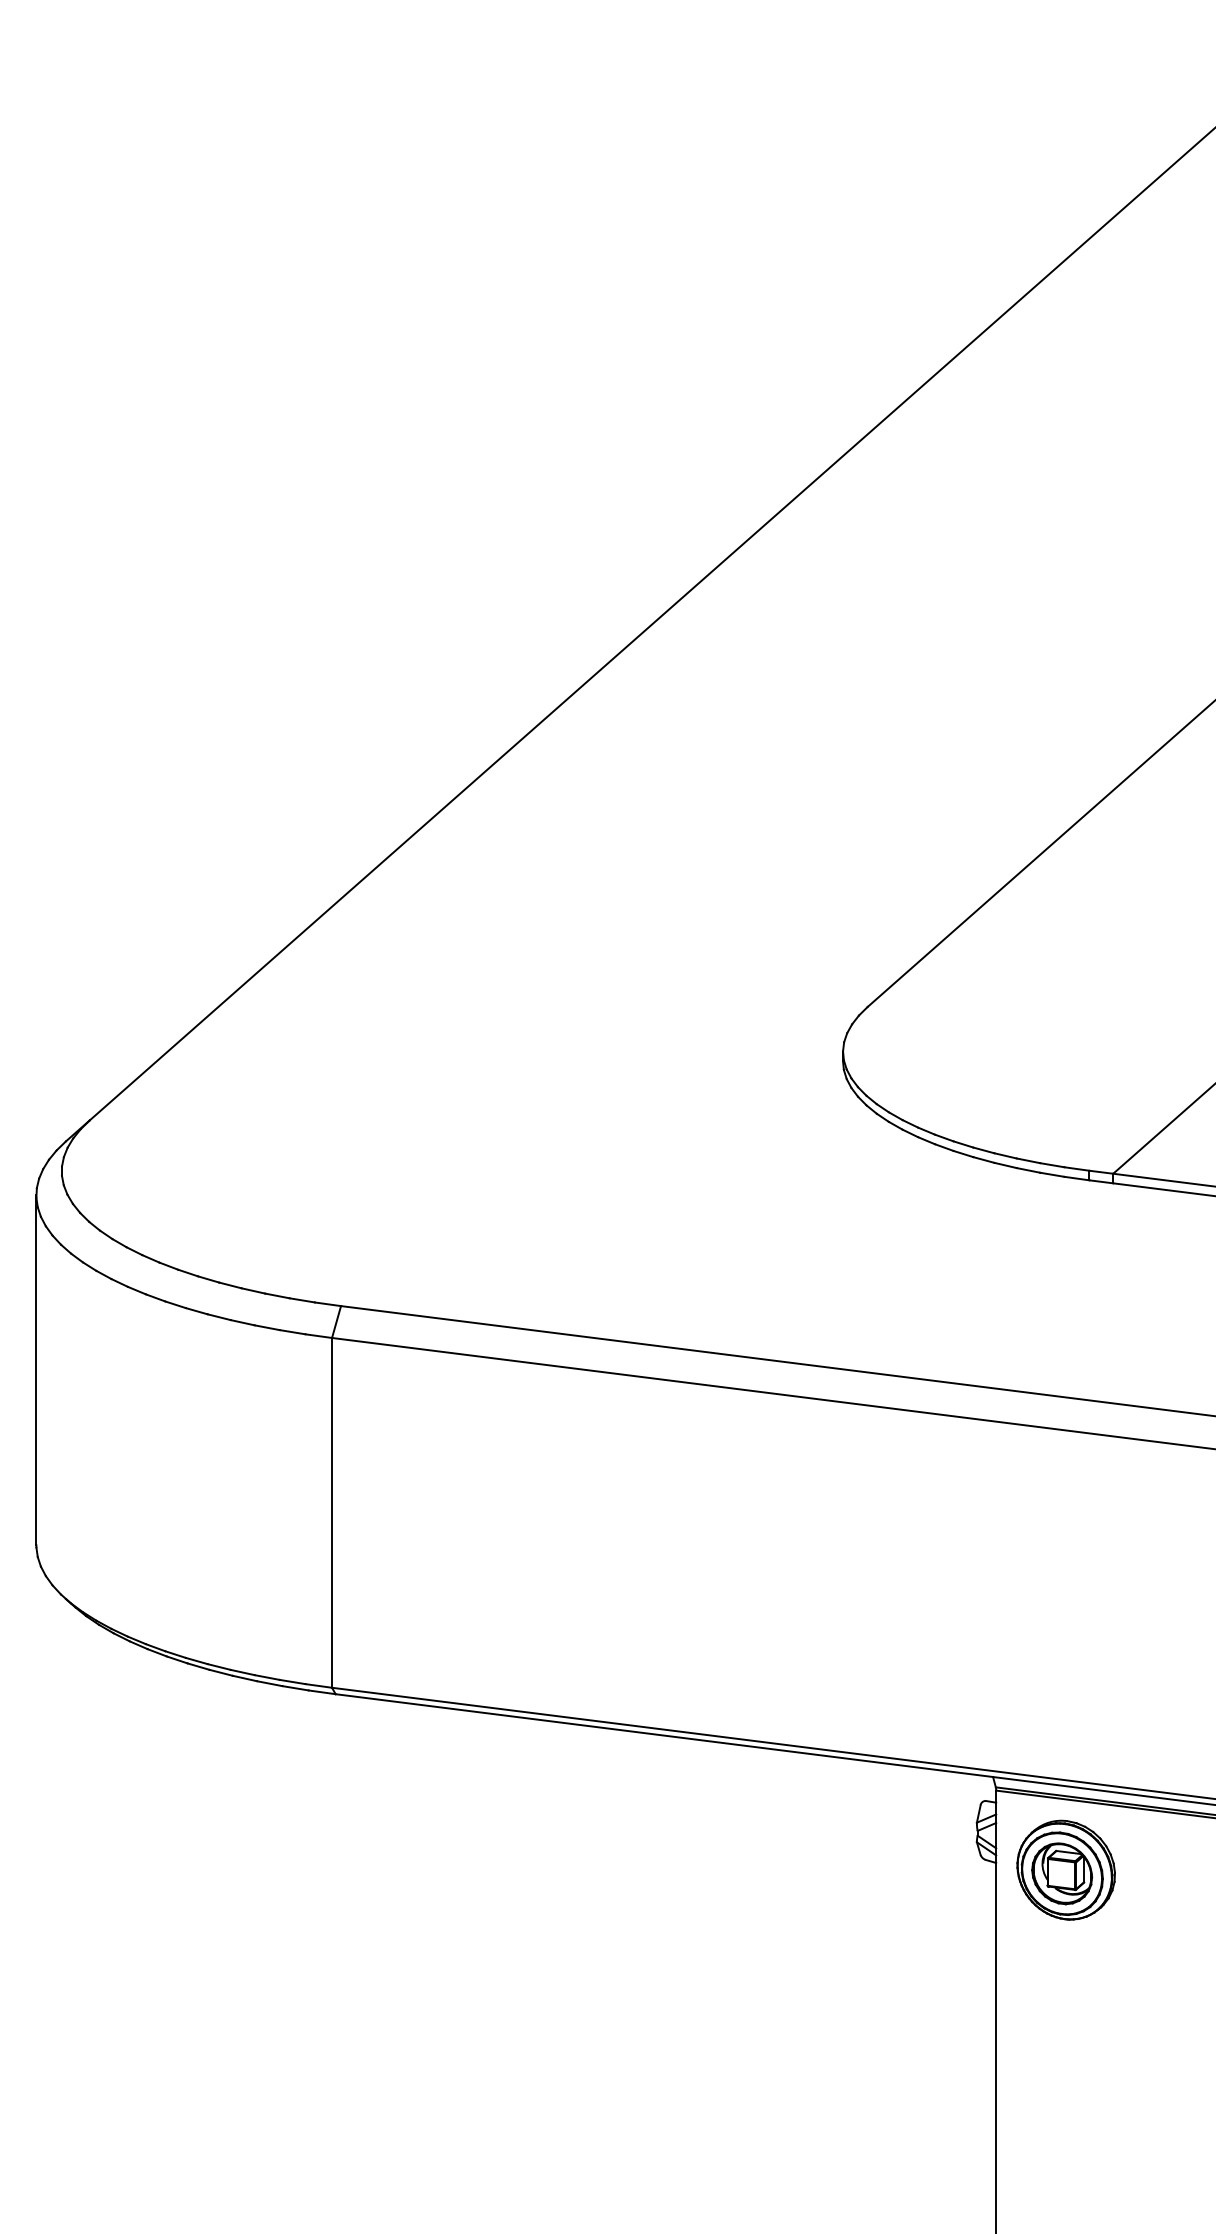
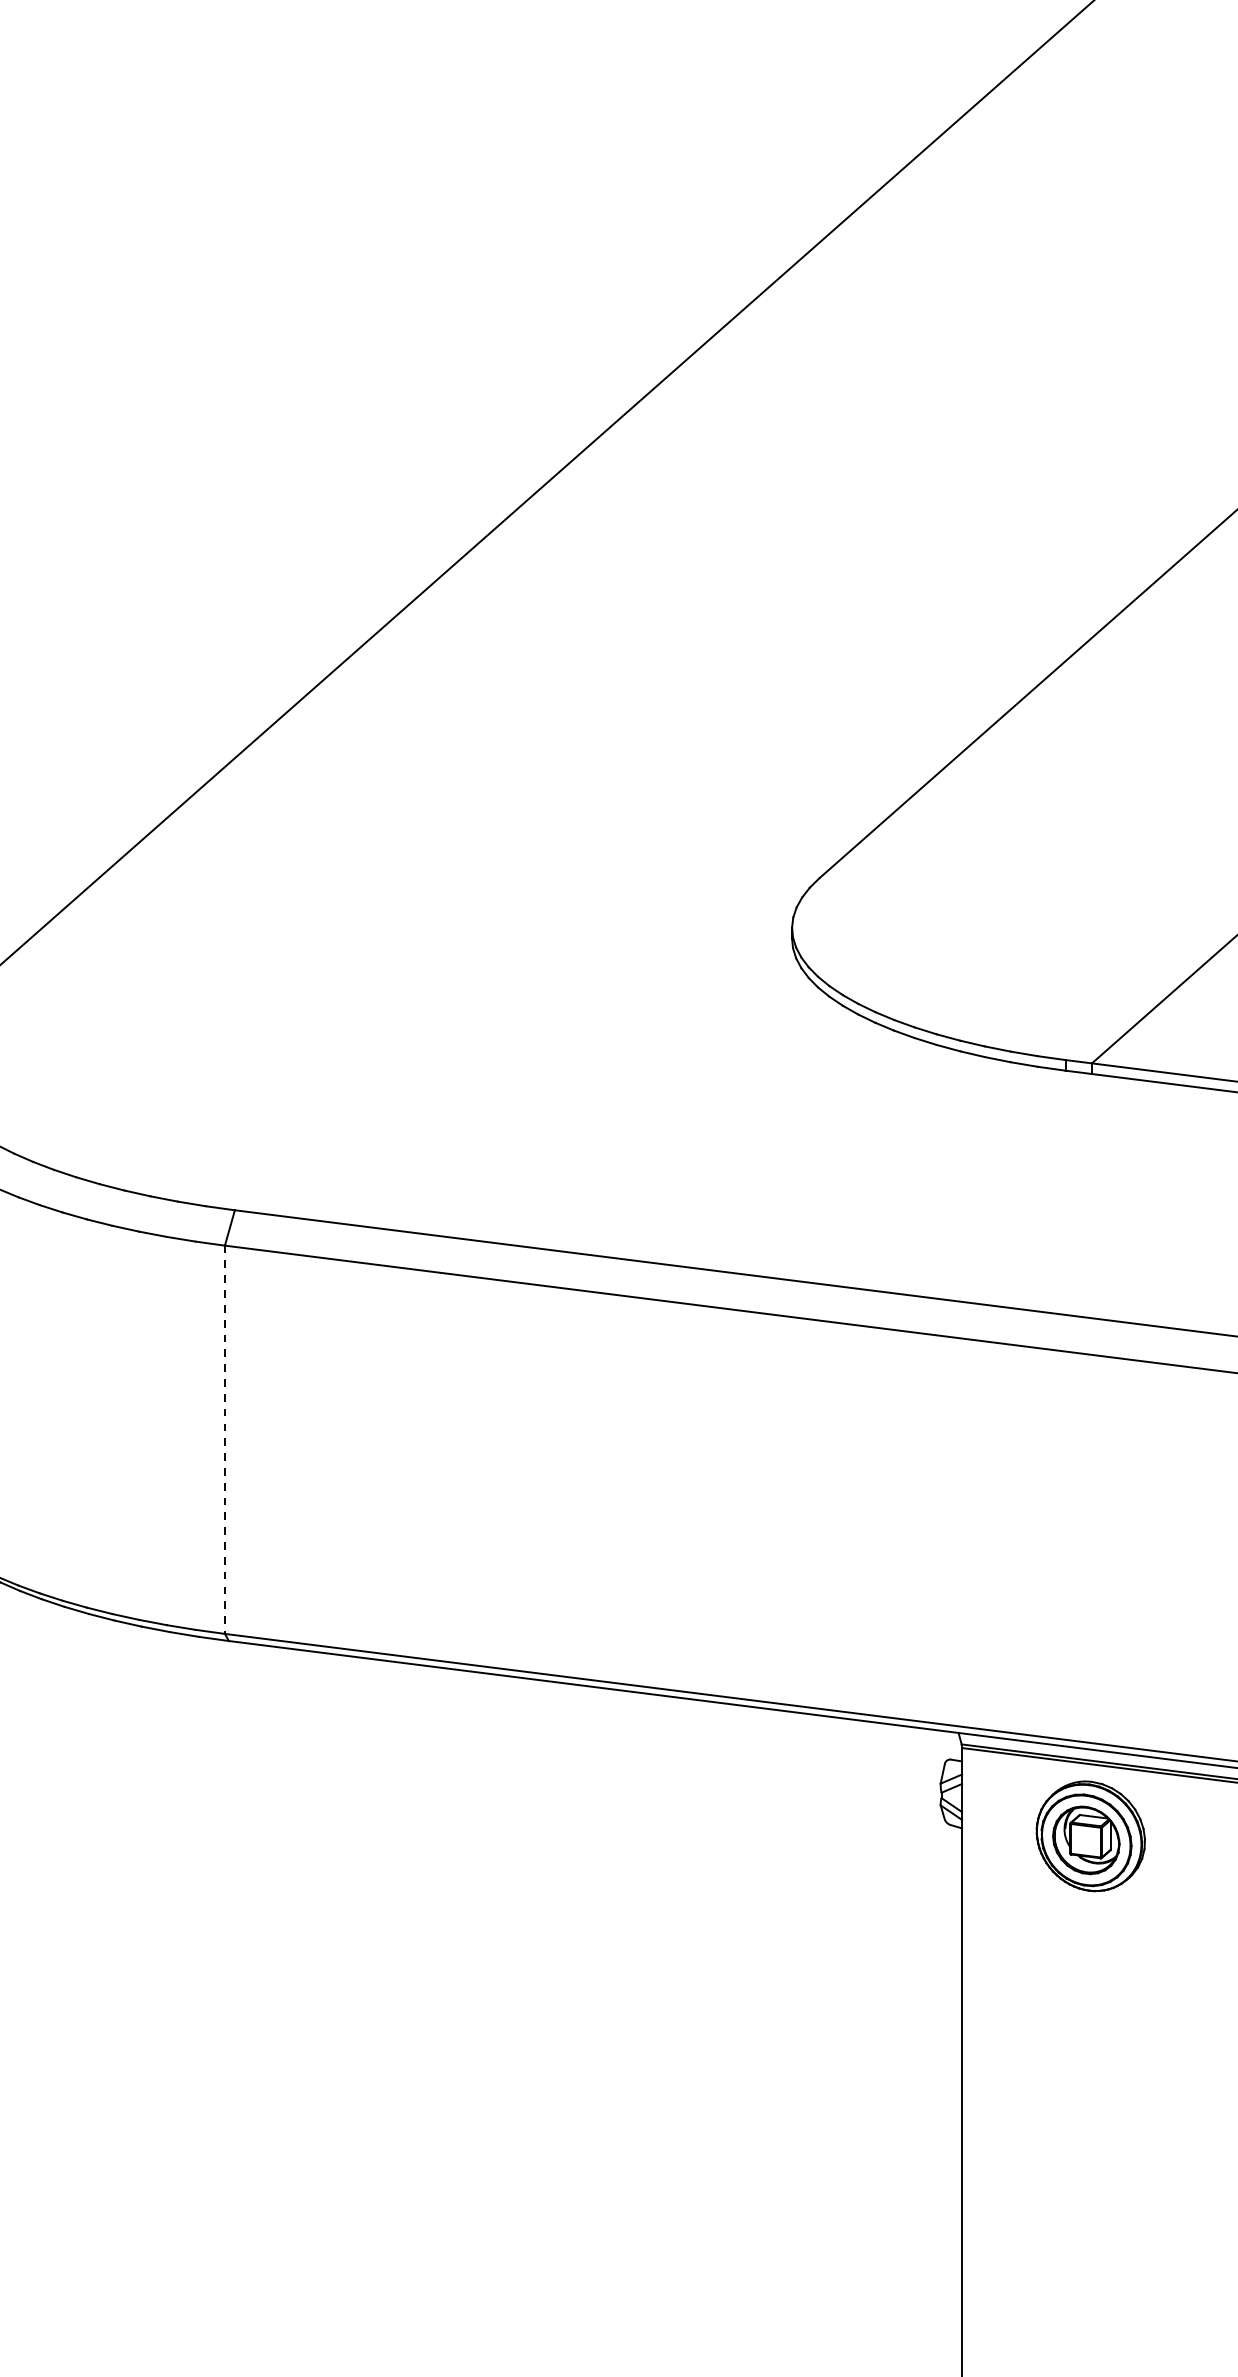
line: (332, 1512) -> (225, 1439), solid -> dashed
part: (1065, 1869) -> (1090, 1835), moved

